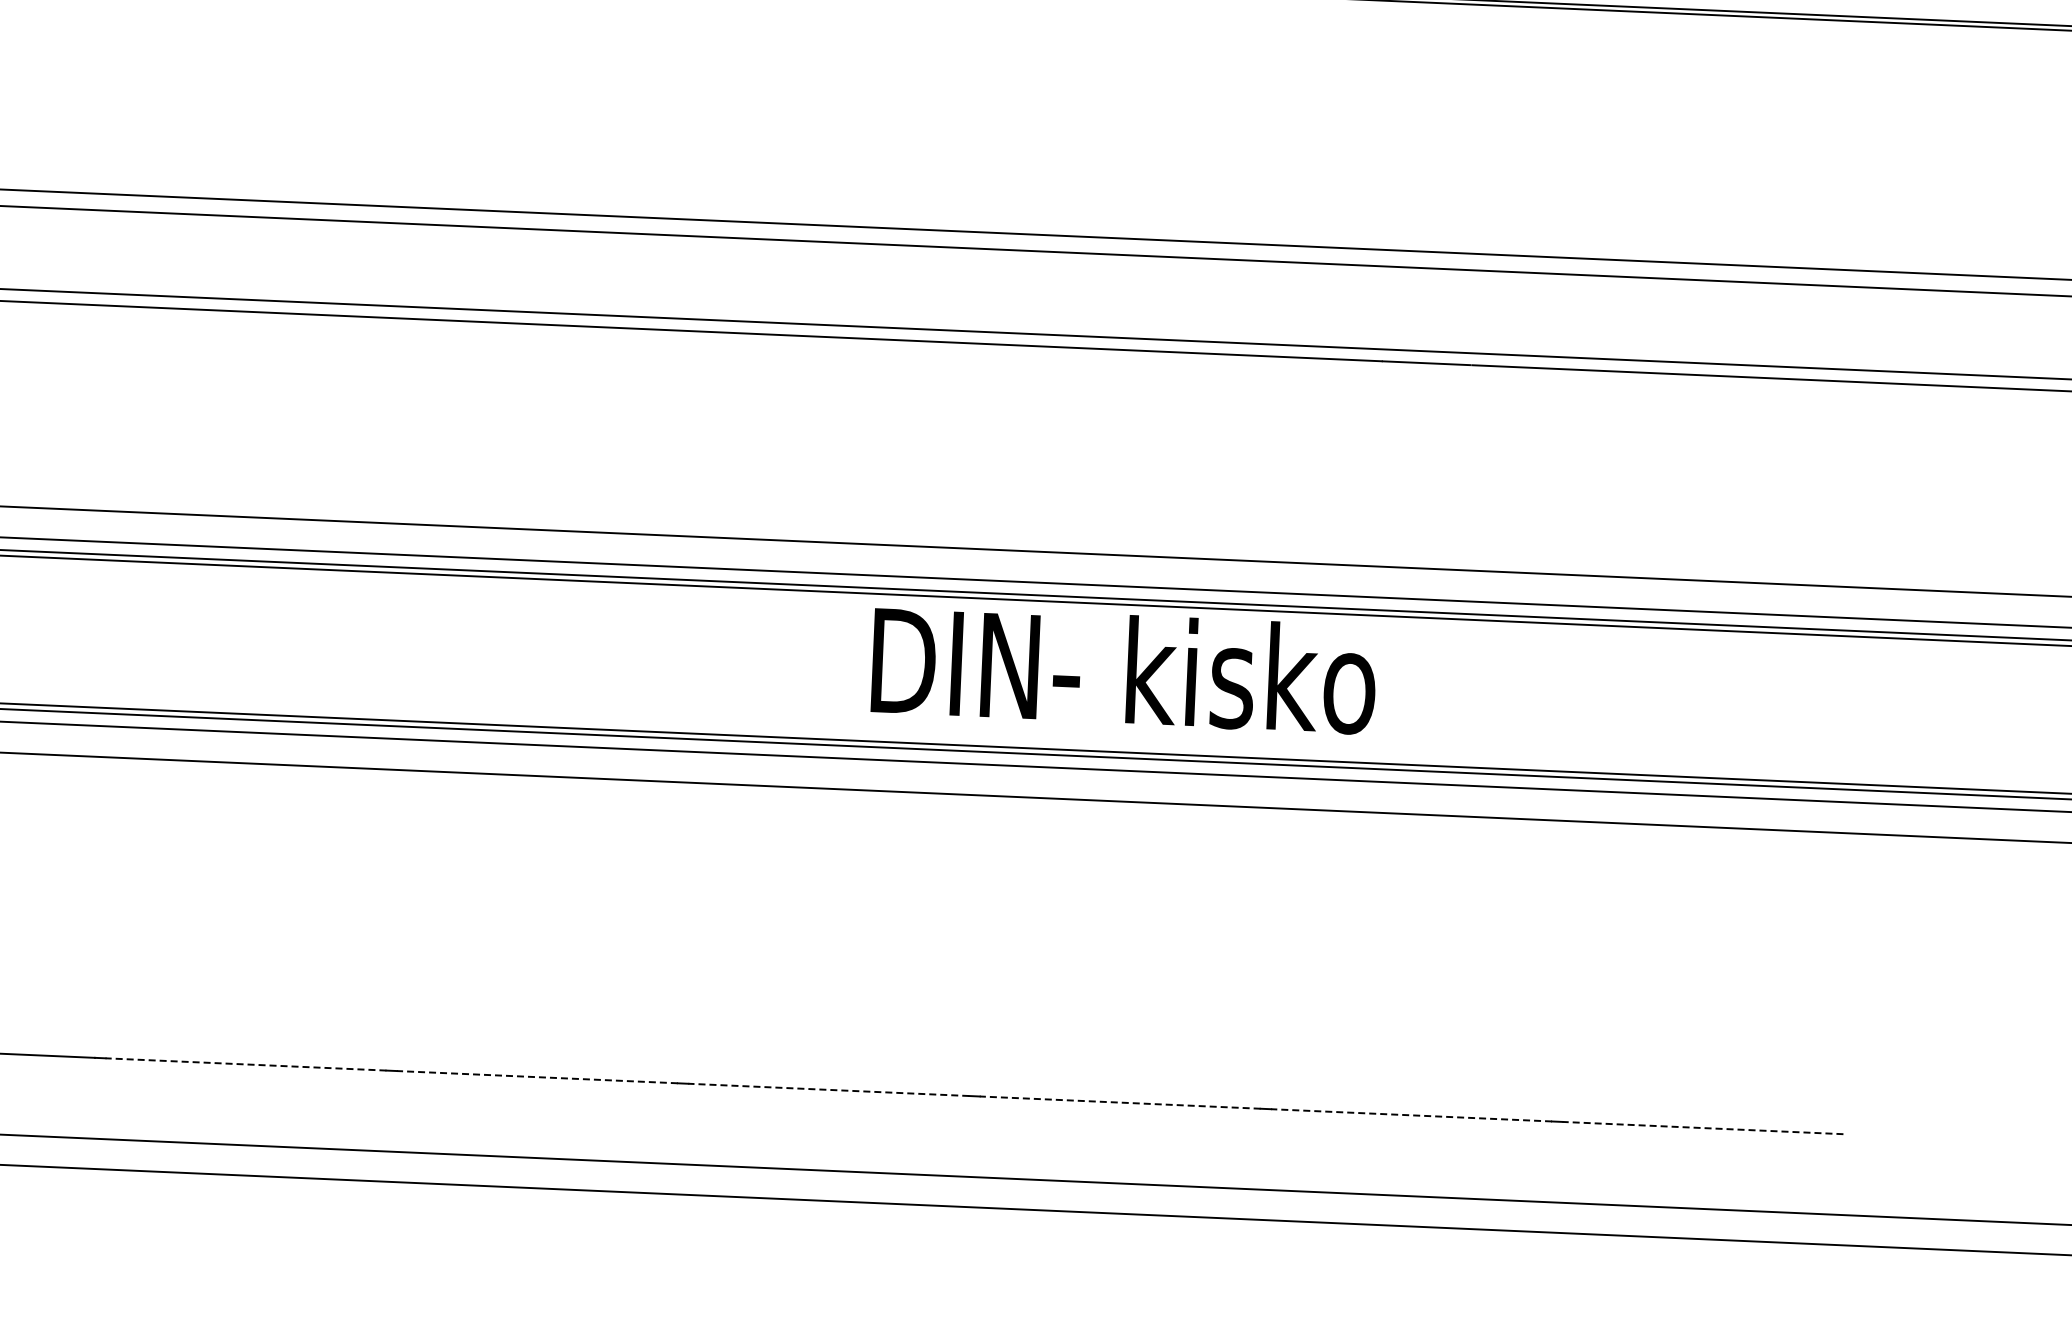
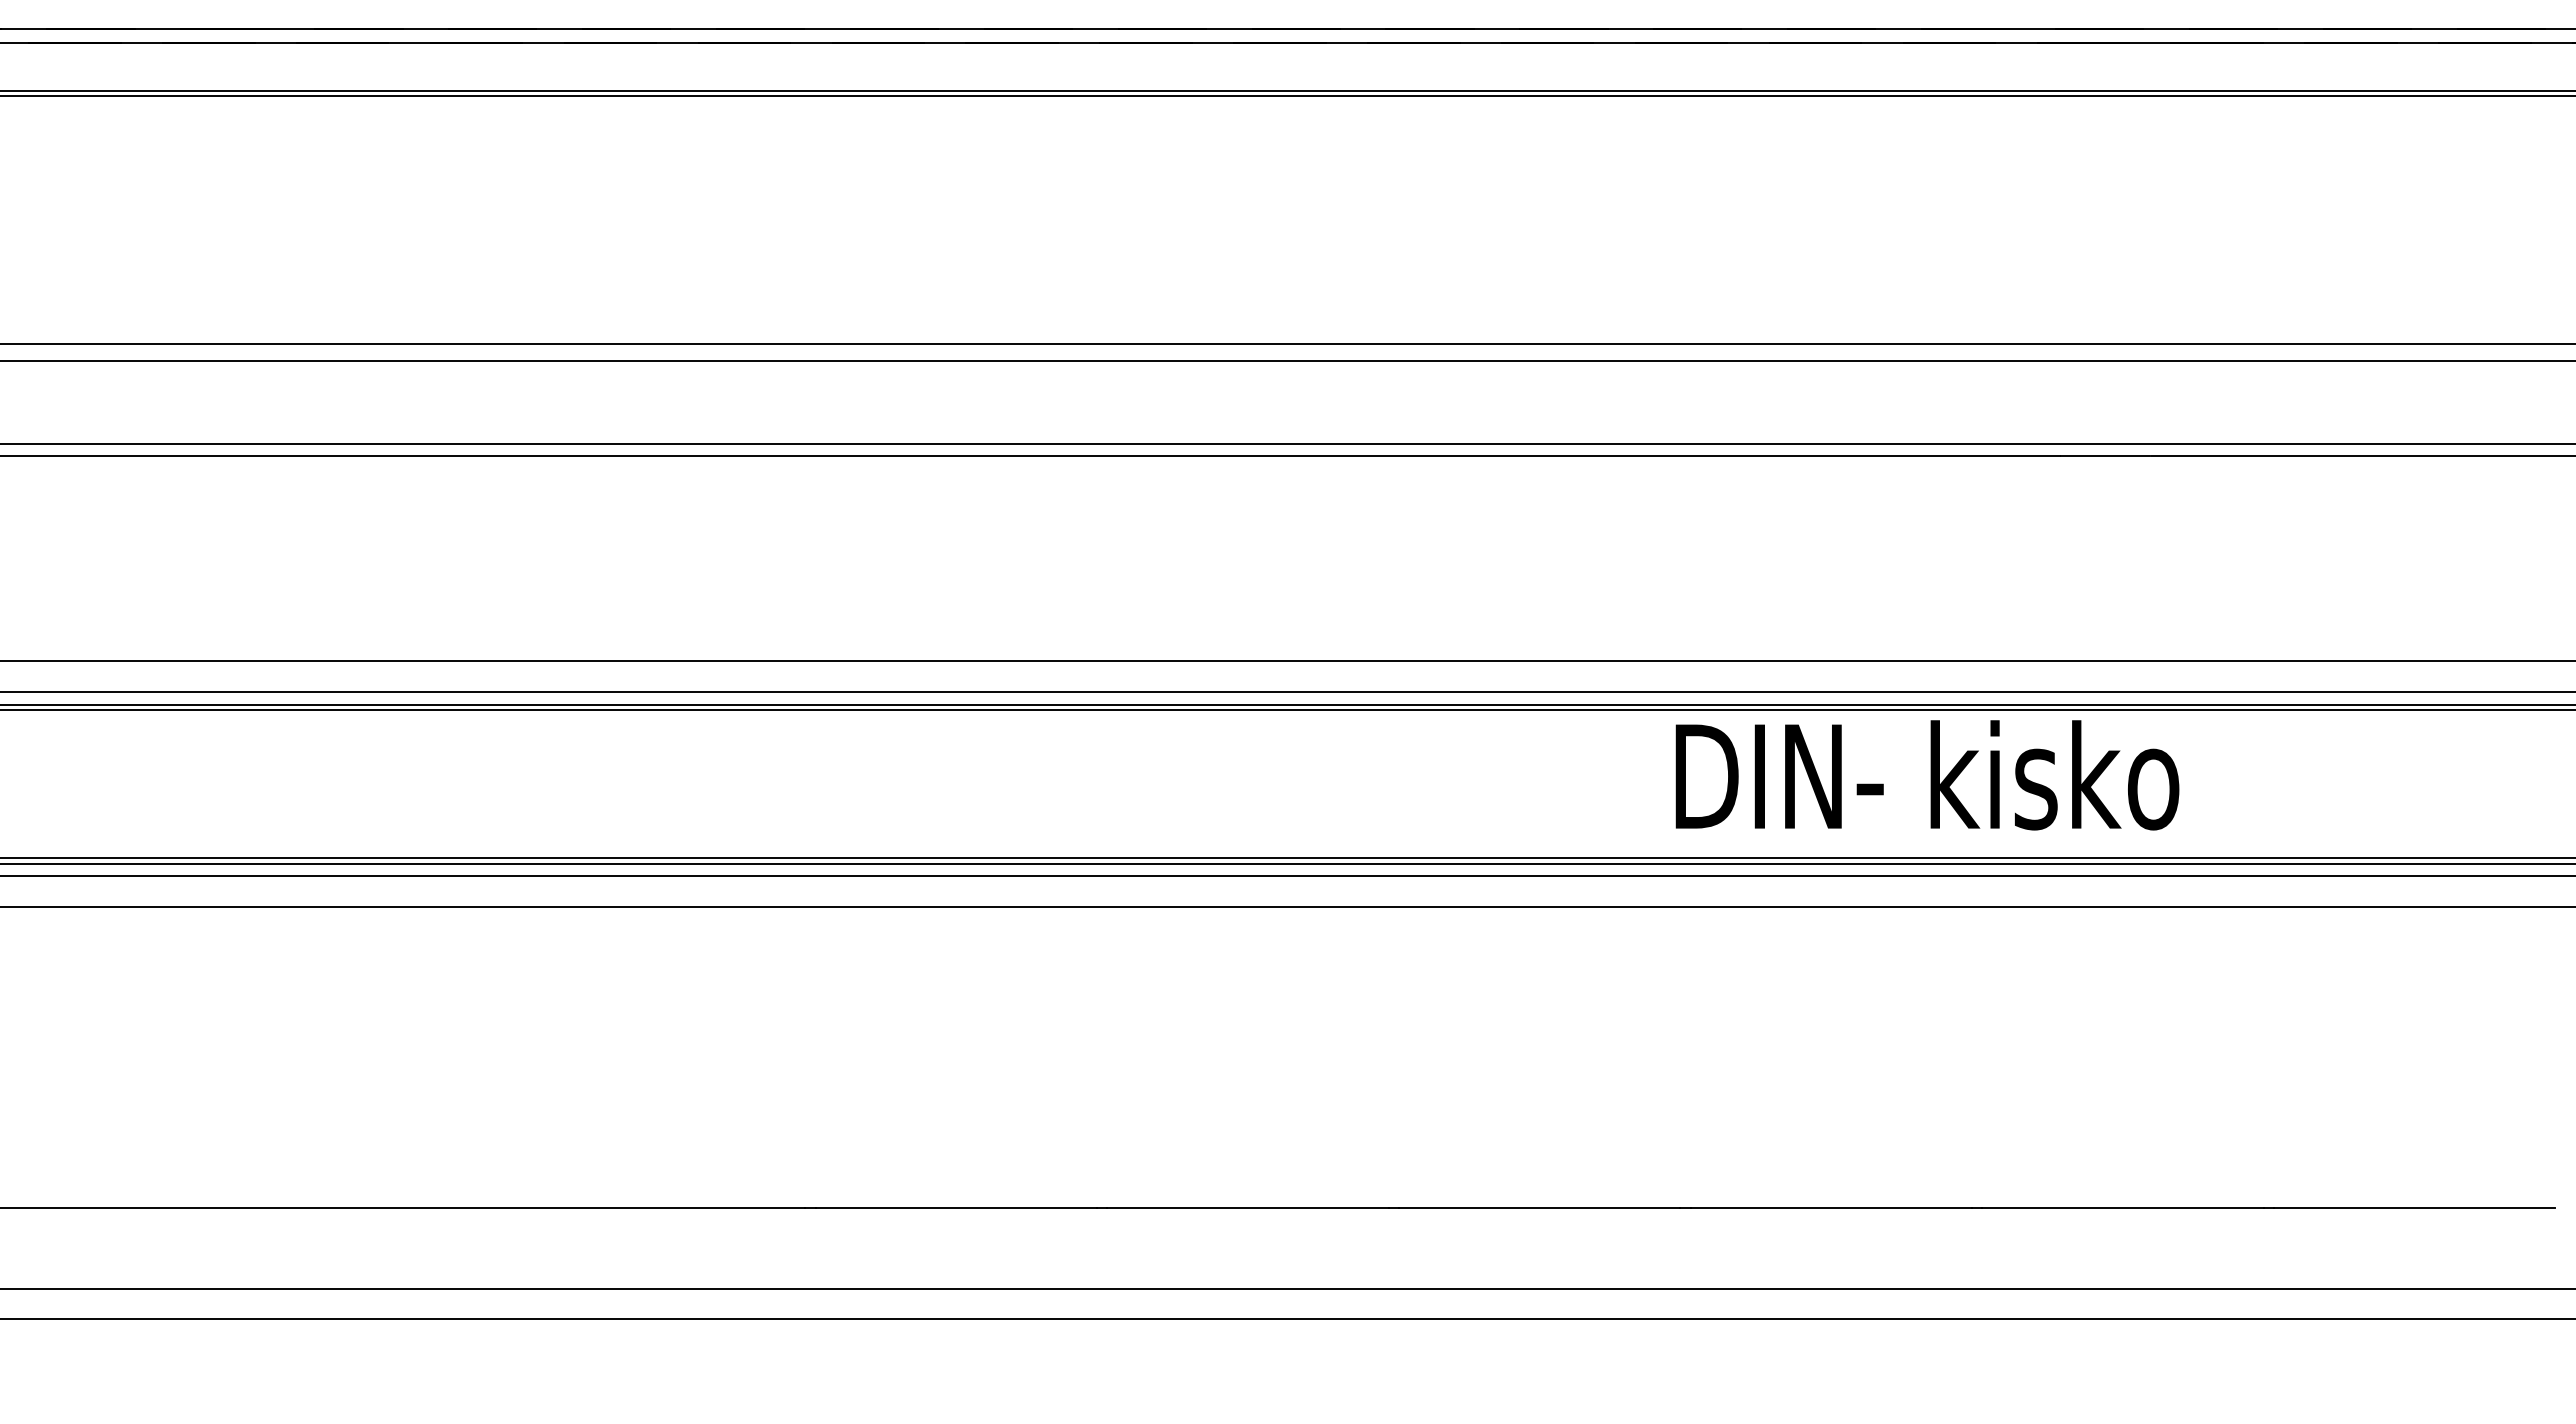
text: (1124, 669) -> (1927, 775), moved
line: (246, 1064) -> (956, 1207), dashed -> solid
line: (536, 1076) -> (1247, 1207), dashed -> solid
line: (828, 1089) -> (1539, 1207), dashed -> solid
line: (1120, 1102) -> (1831, 1207), dashed -> solid
line: (1412, 1114) -> (2123, 1207), dashed -> solid
line: (1702, 1127) -> (2414, 1207), dashed -> solid

